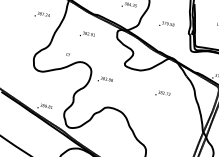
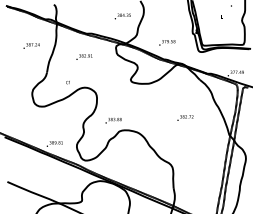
text: (167, 24) -> (167, 42), moved
text: (105, 79) -> (113, 120), moved
text: (163, 93) -> (185, 117), moved

